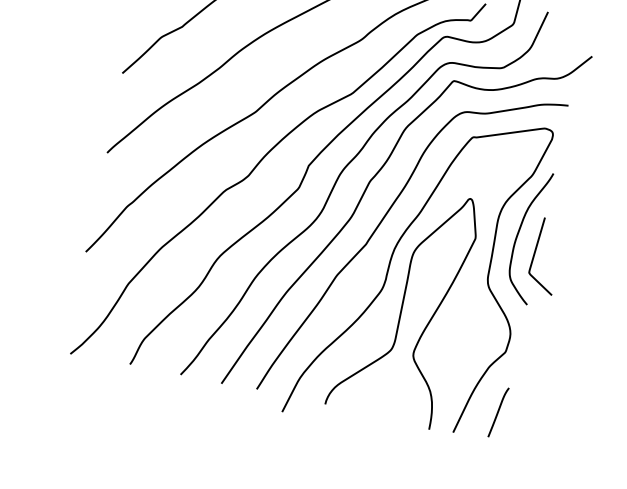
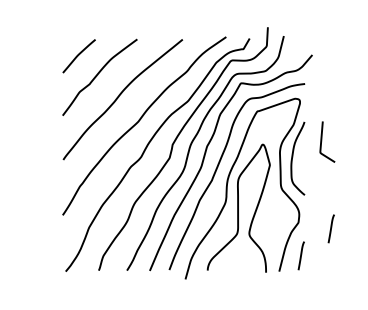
curve: (537, 253) -> (322, 141), moved
line: (560, 374) -> (330, 228), added

